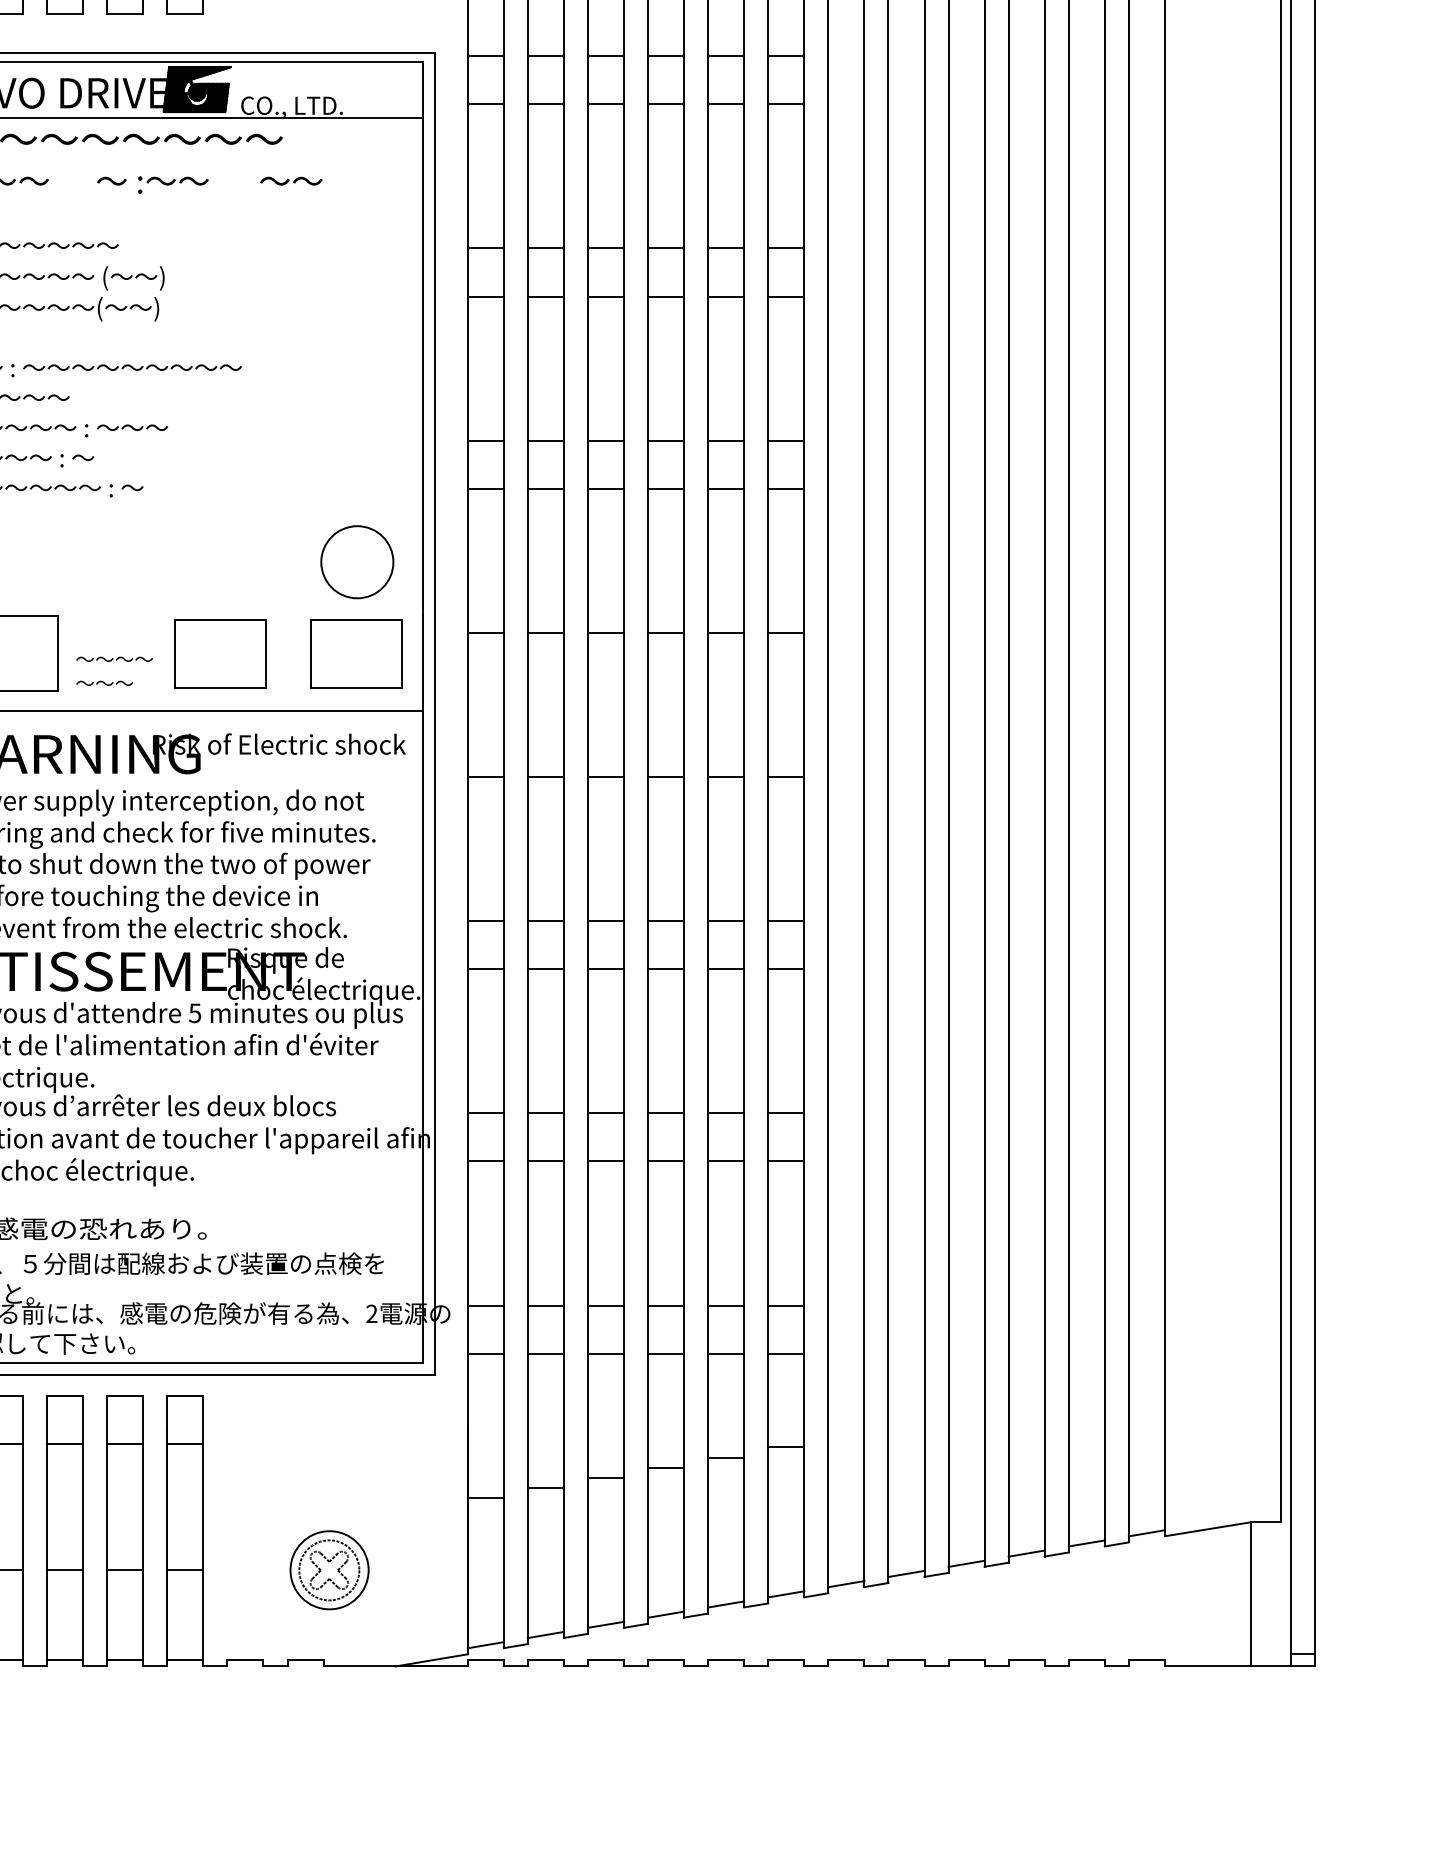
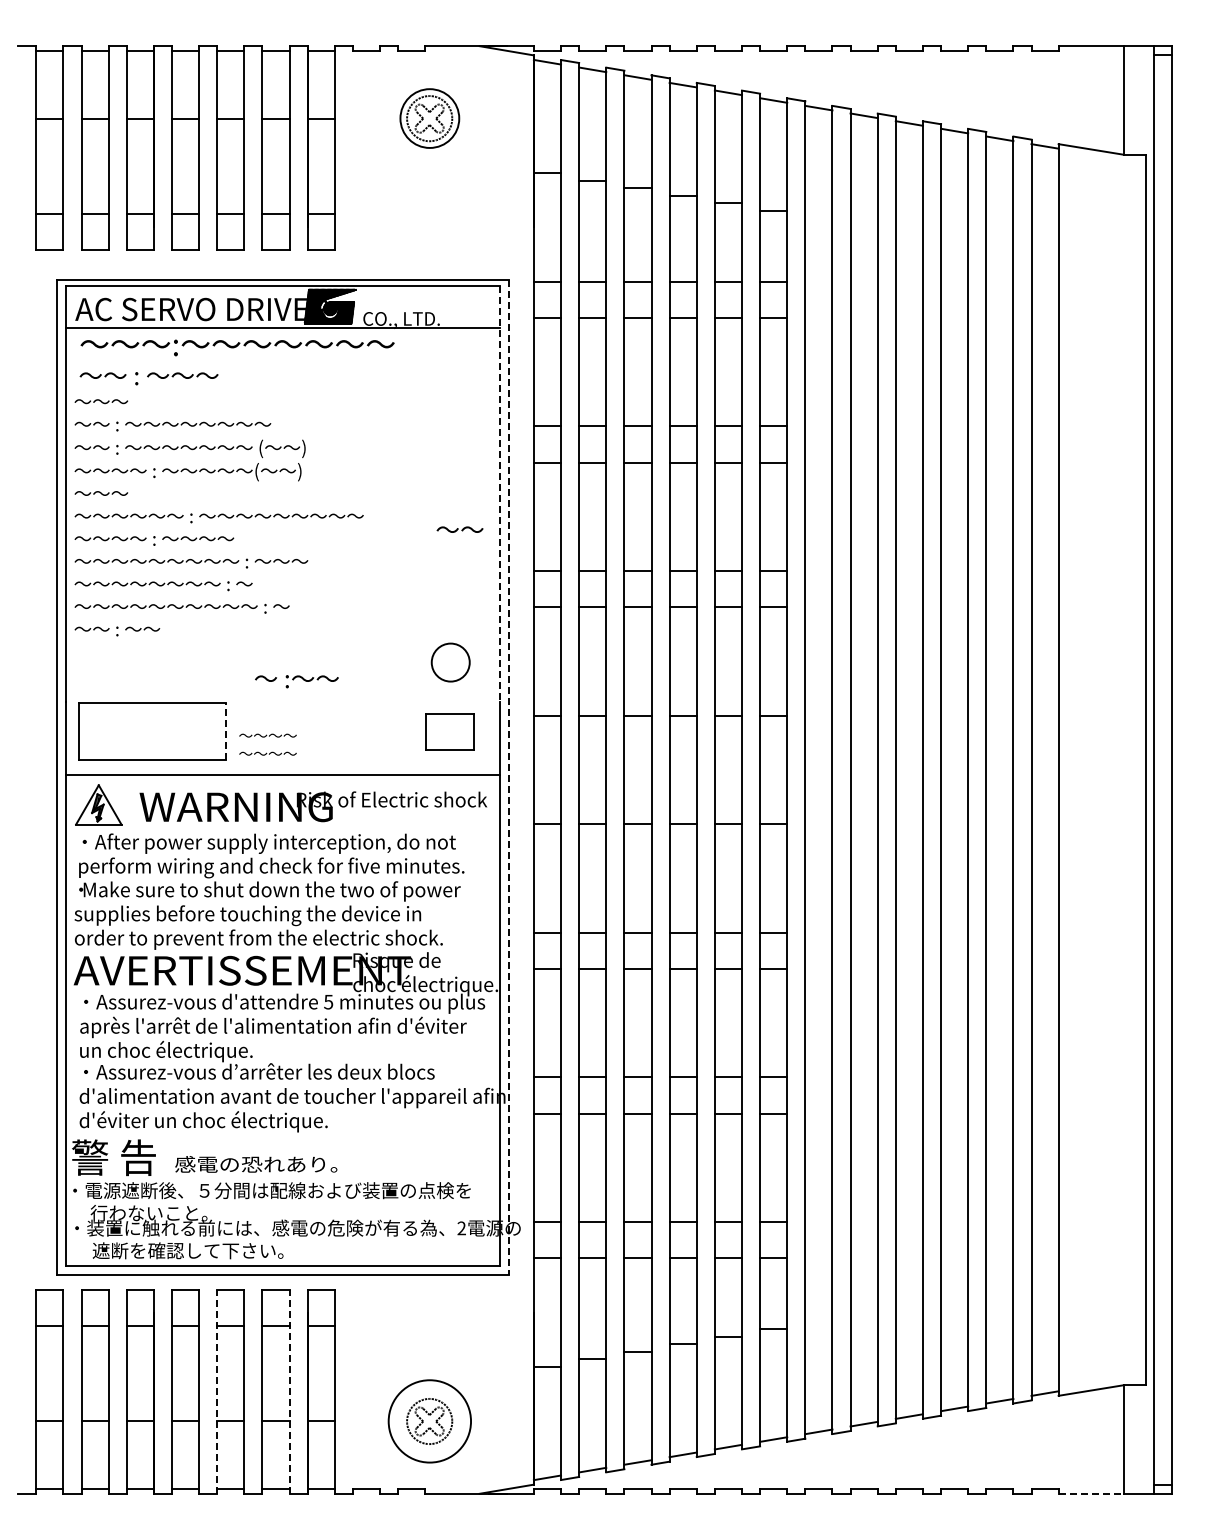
text: (290, 180) -> (459, 529), moved
text: (152, 184) -> (296, 681), moved
line: (423, 338) -> (500, 494), solid -> dashed
circle: (357, 562) -> (450, 662), size x0.7
line: (58, 652) -> (225, 730), solid -> dashed
part: (220, 653) -> (347, 731), removed
part: (357, 653) -> (450, 731), size x0.7
text: (143, 683) -> (289, 753), ～～～ -> ～～～～
line: (435, 714) -> (509, 777), solid -> dashed
line: (47, 1531) -> (217, 1392), solid -> dashed
line: (143, 1531) -> (289, 1392), solid -> dashed
circle: (329, 1570) -> (429, 1421), size x1.4
line: (1208, 1666) -> (1091, 1493), solid -> dashed

